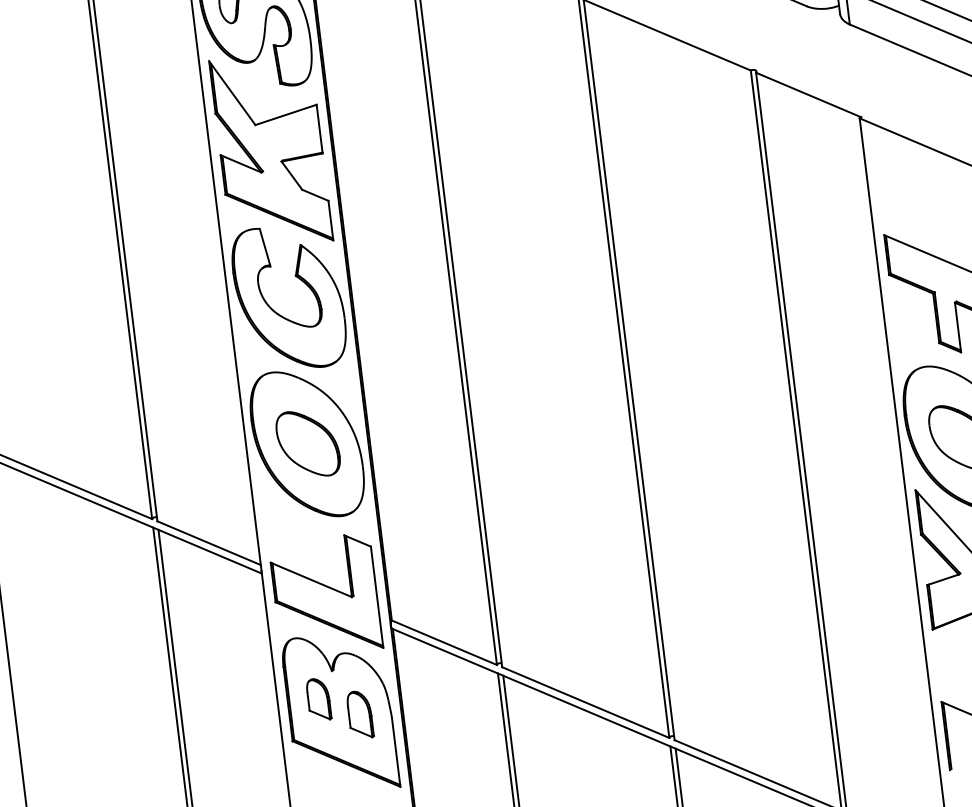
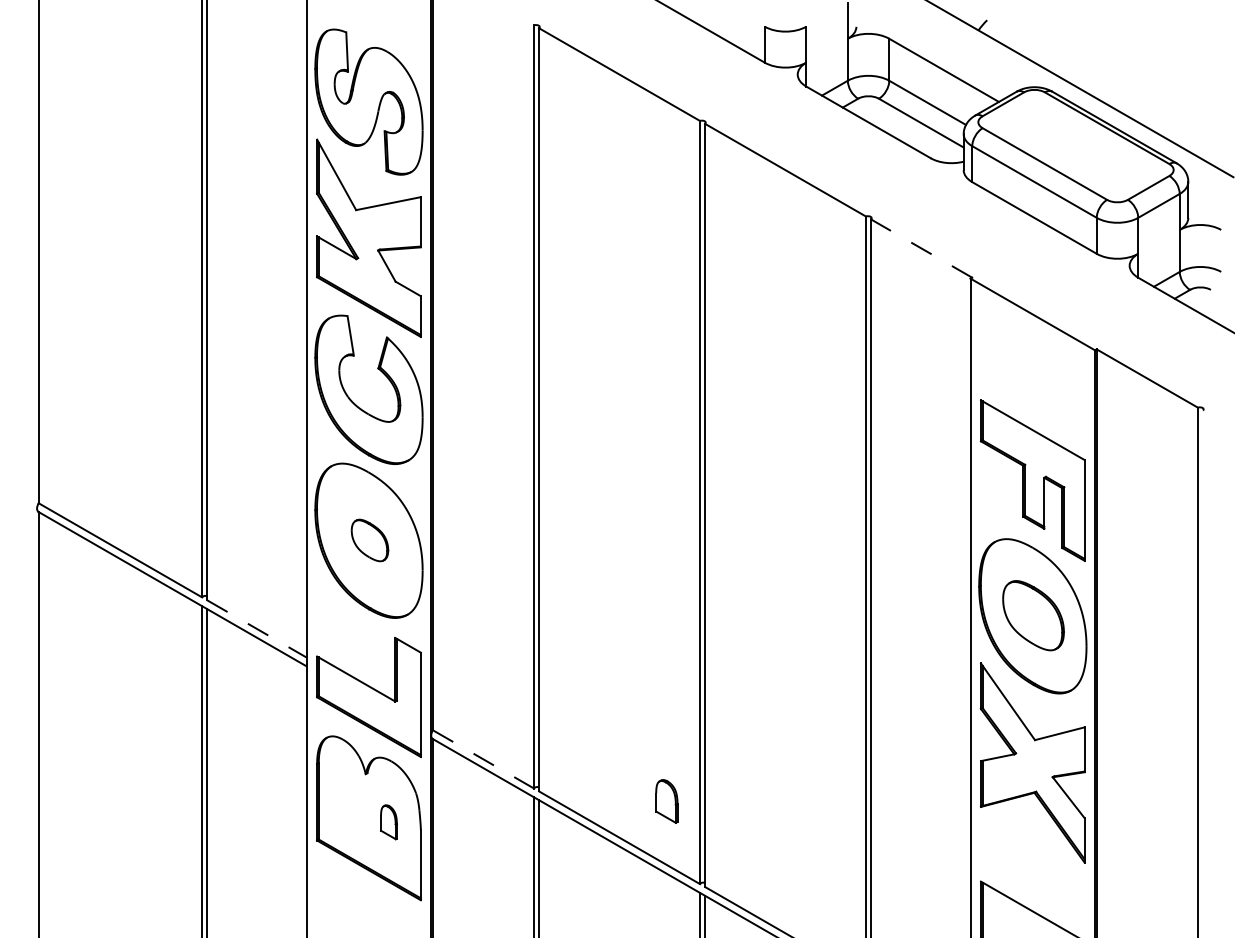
line: (808, 94) -> (921, 248), solid -> dashed
part: (307, 443) -> (369, 540), size x0.6
line: (209, 543) -> (257, 629), solid -> dashed
line: (444, 642) -> (483, 759), solid -> dashed
part: (318, 699) -> (666, 801), moved
part: (359, 715) -> (388, 822), size x0.7

